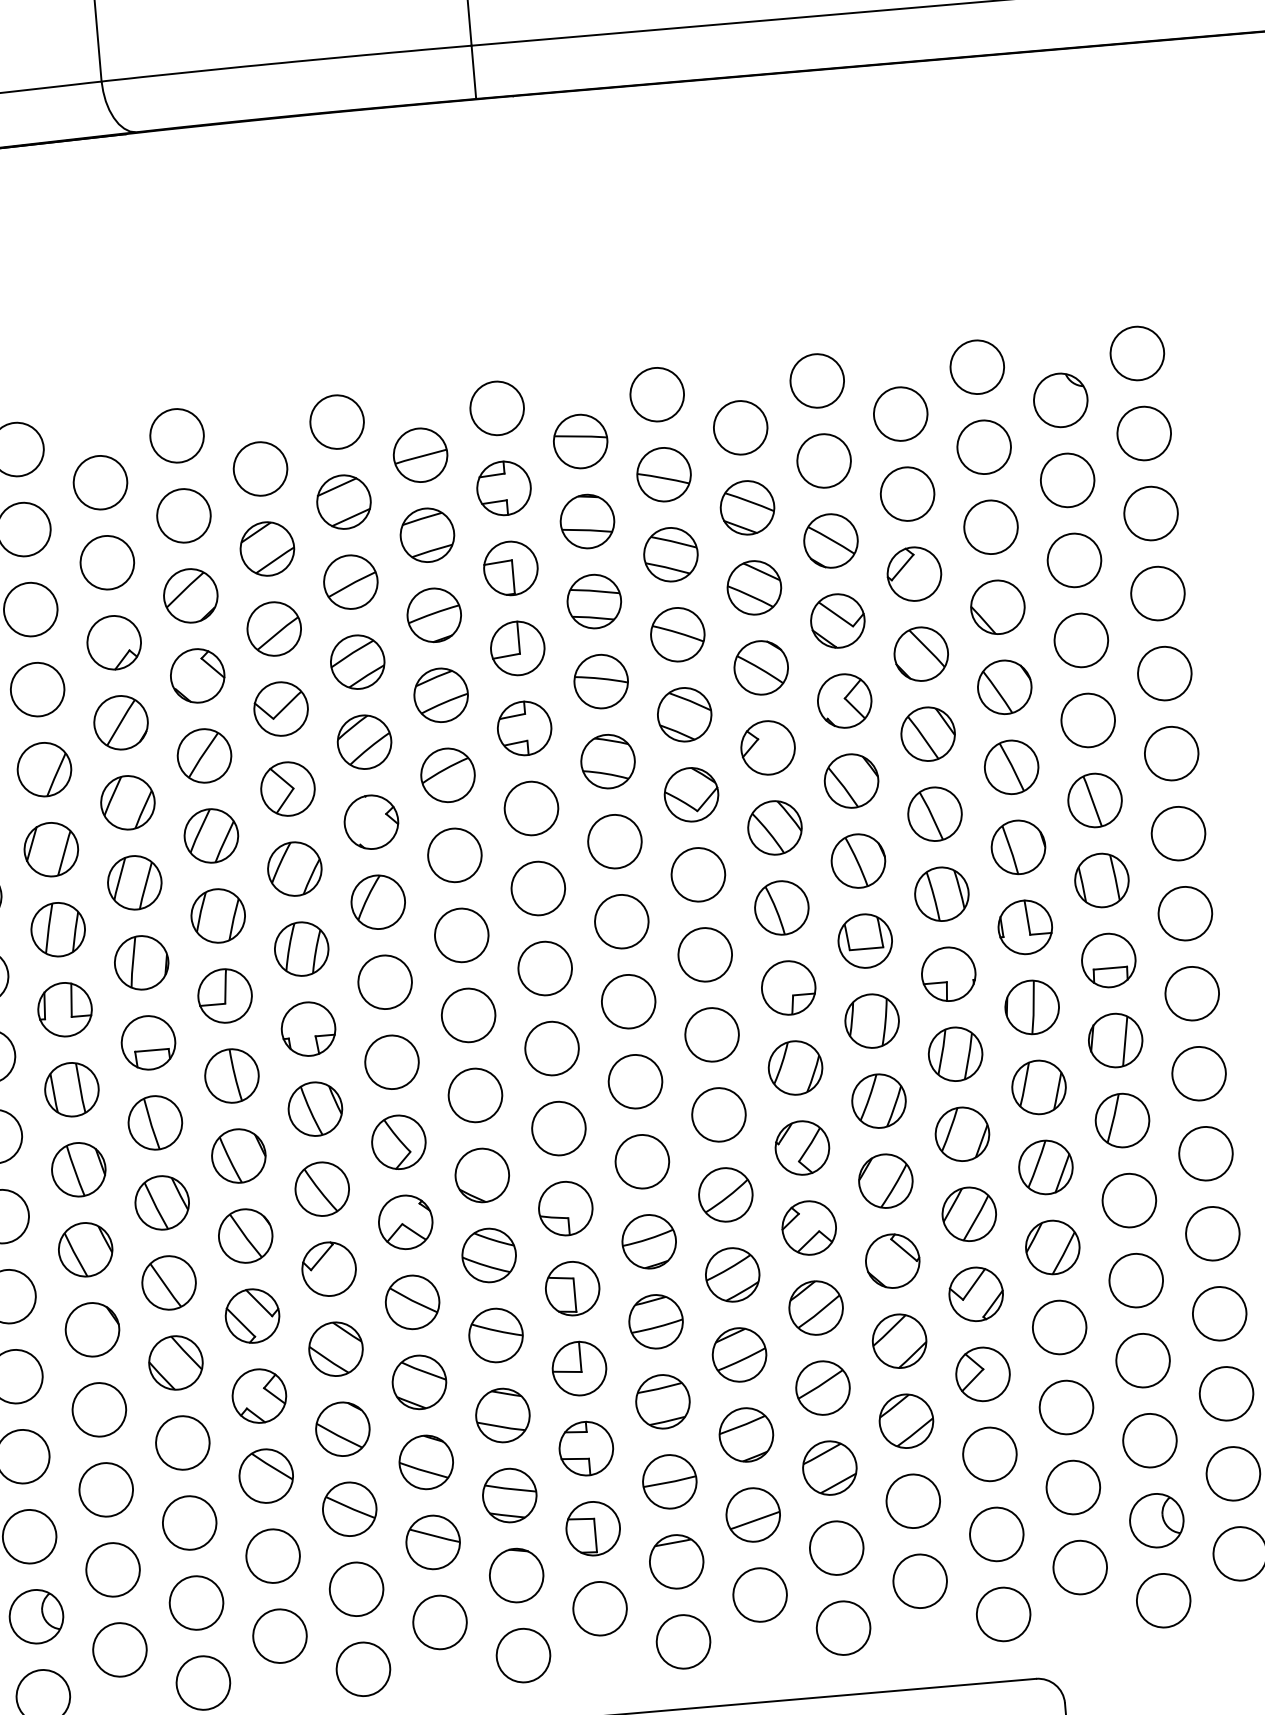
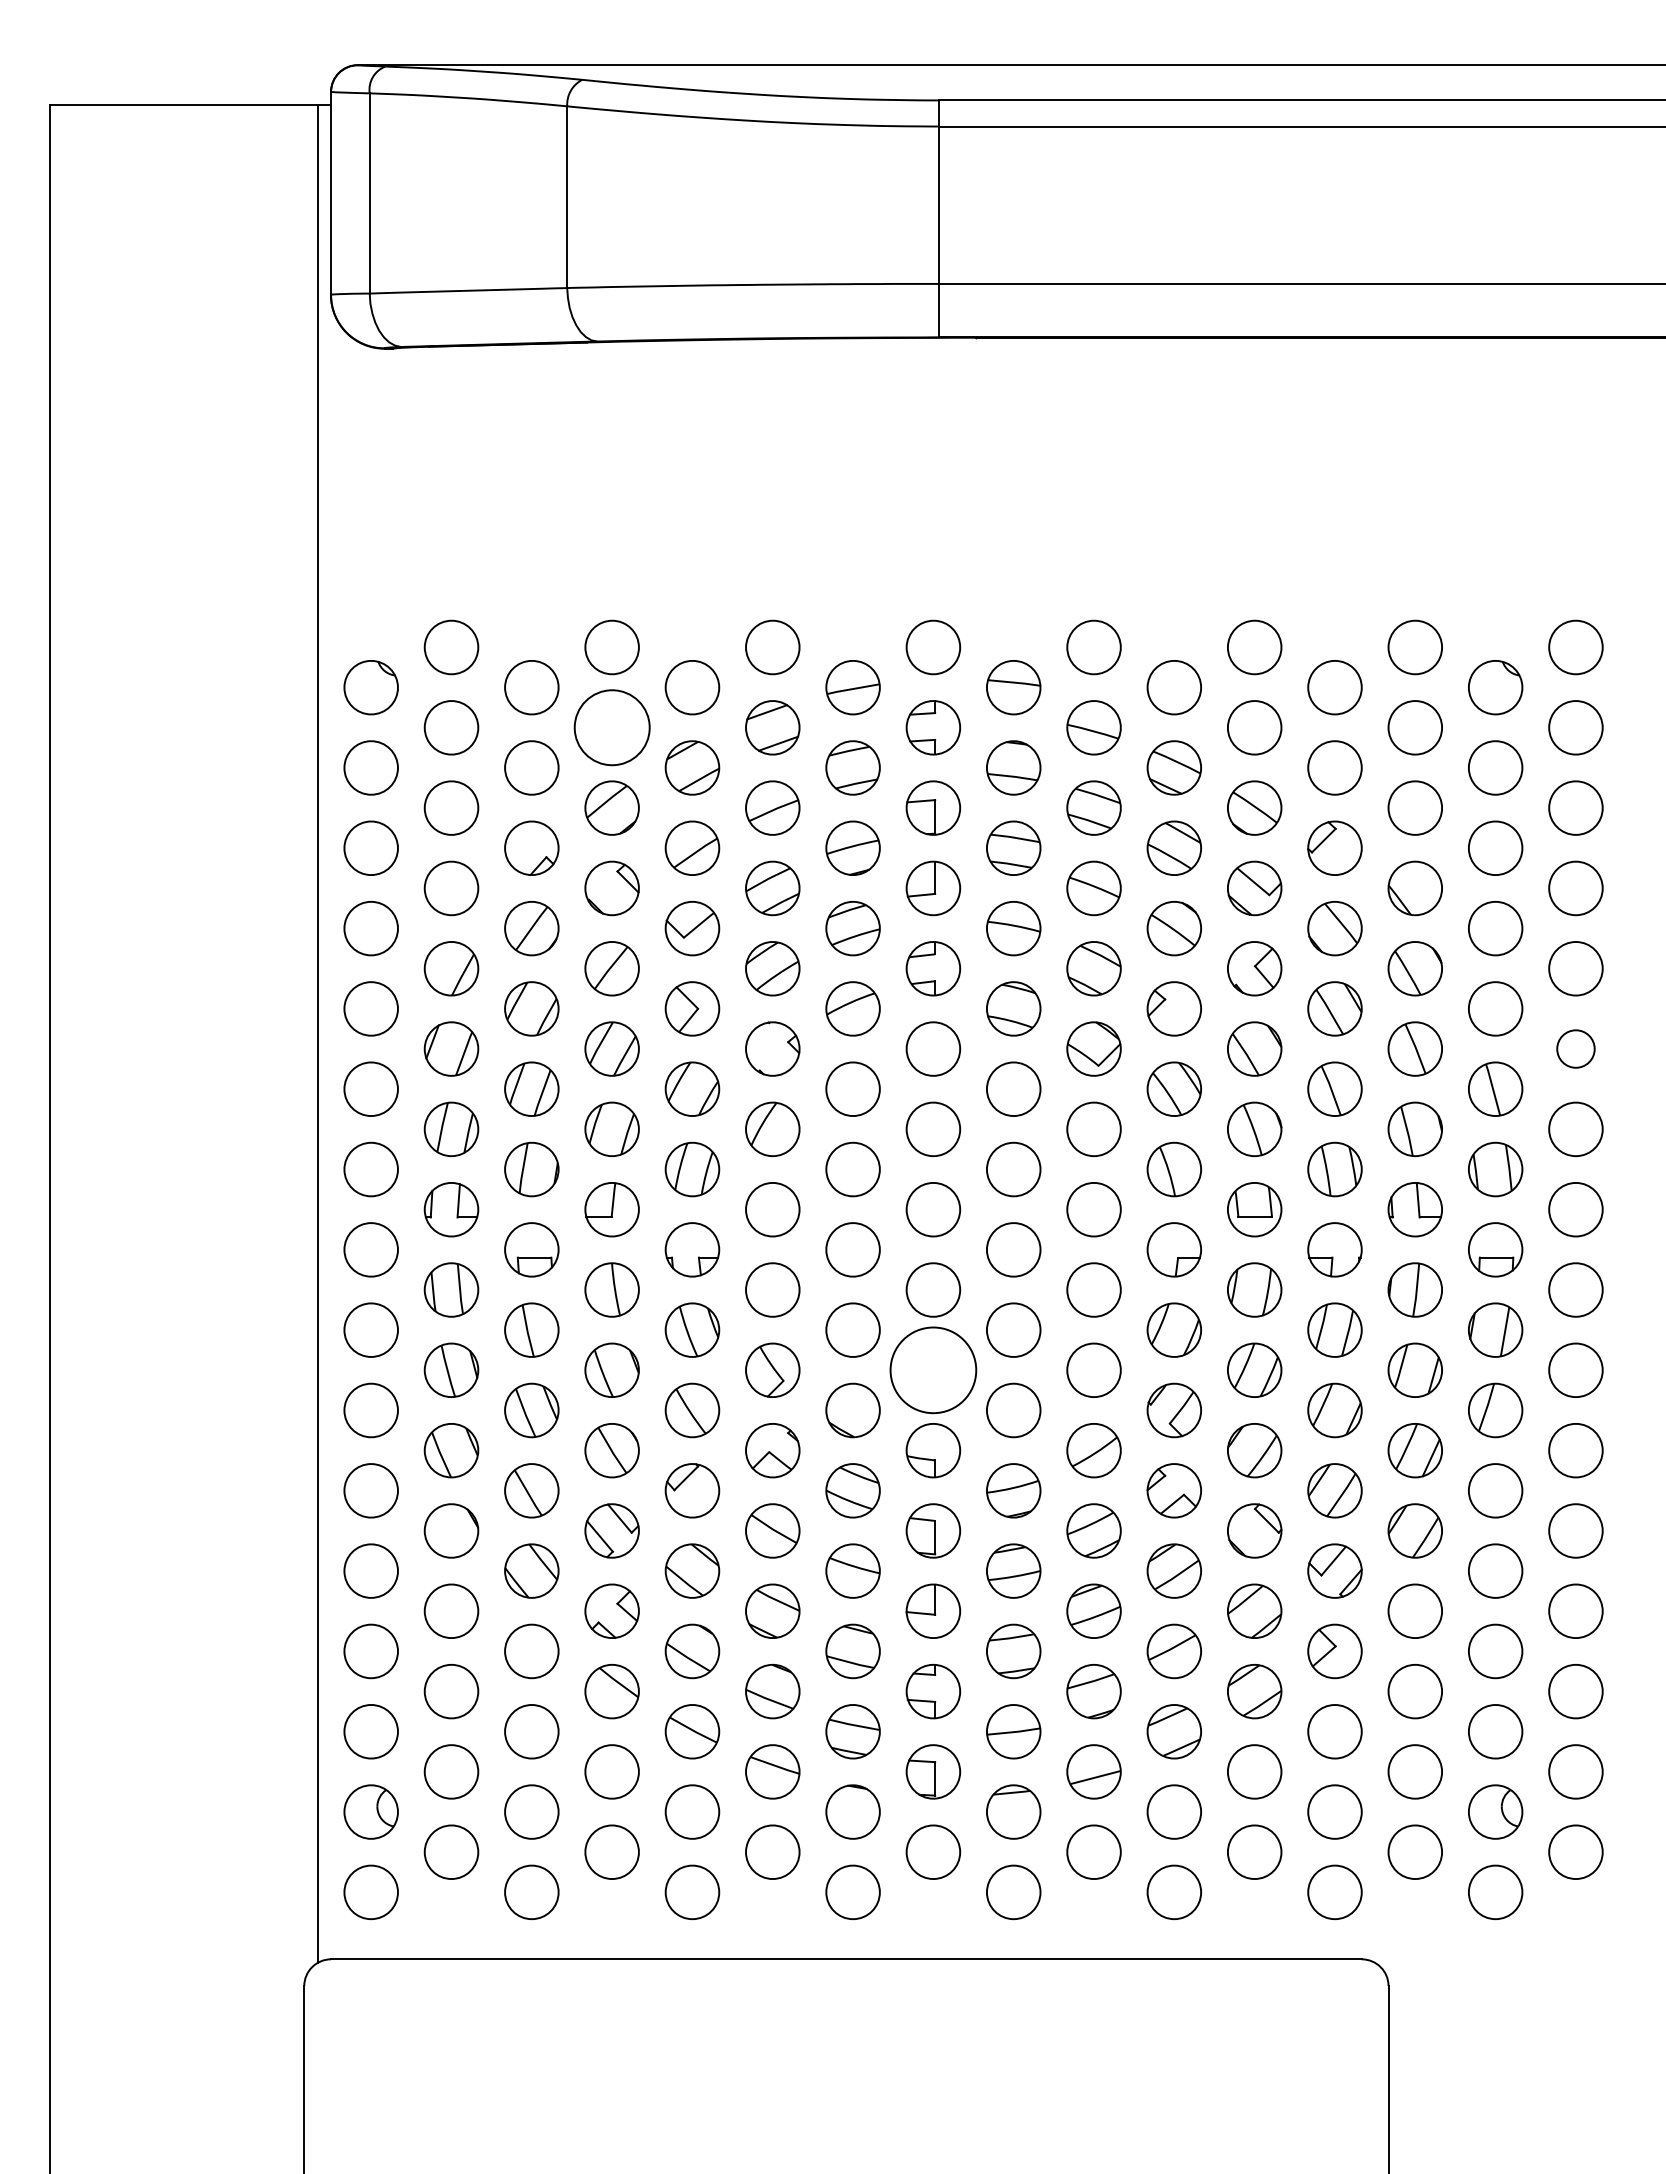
circle: (183, 515) -> (611, 727), size x1.4
circle: (1171, 753) -> (1575, 1048), size x0.7
circle: (559, 1128) -> (933, 1370), size x1.6

